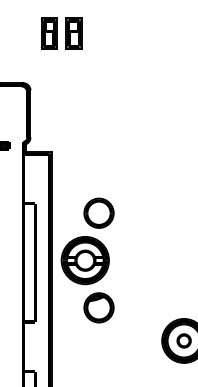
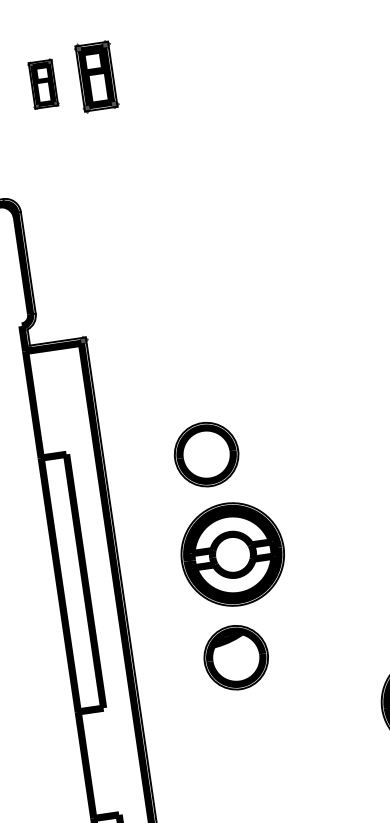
part: (48, 33) -> (41, 84), size x0.7
part: (84, 260) -> (231, 554), moved

